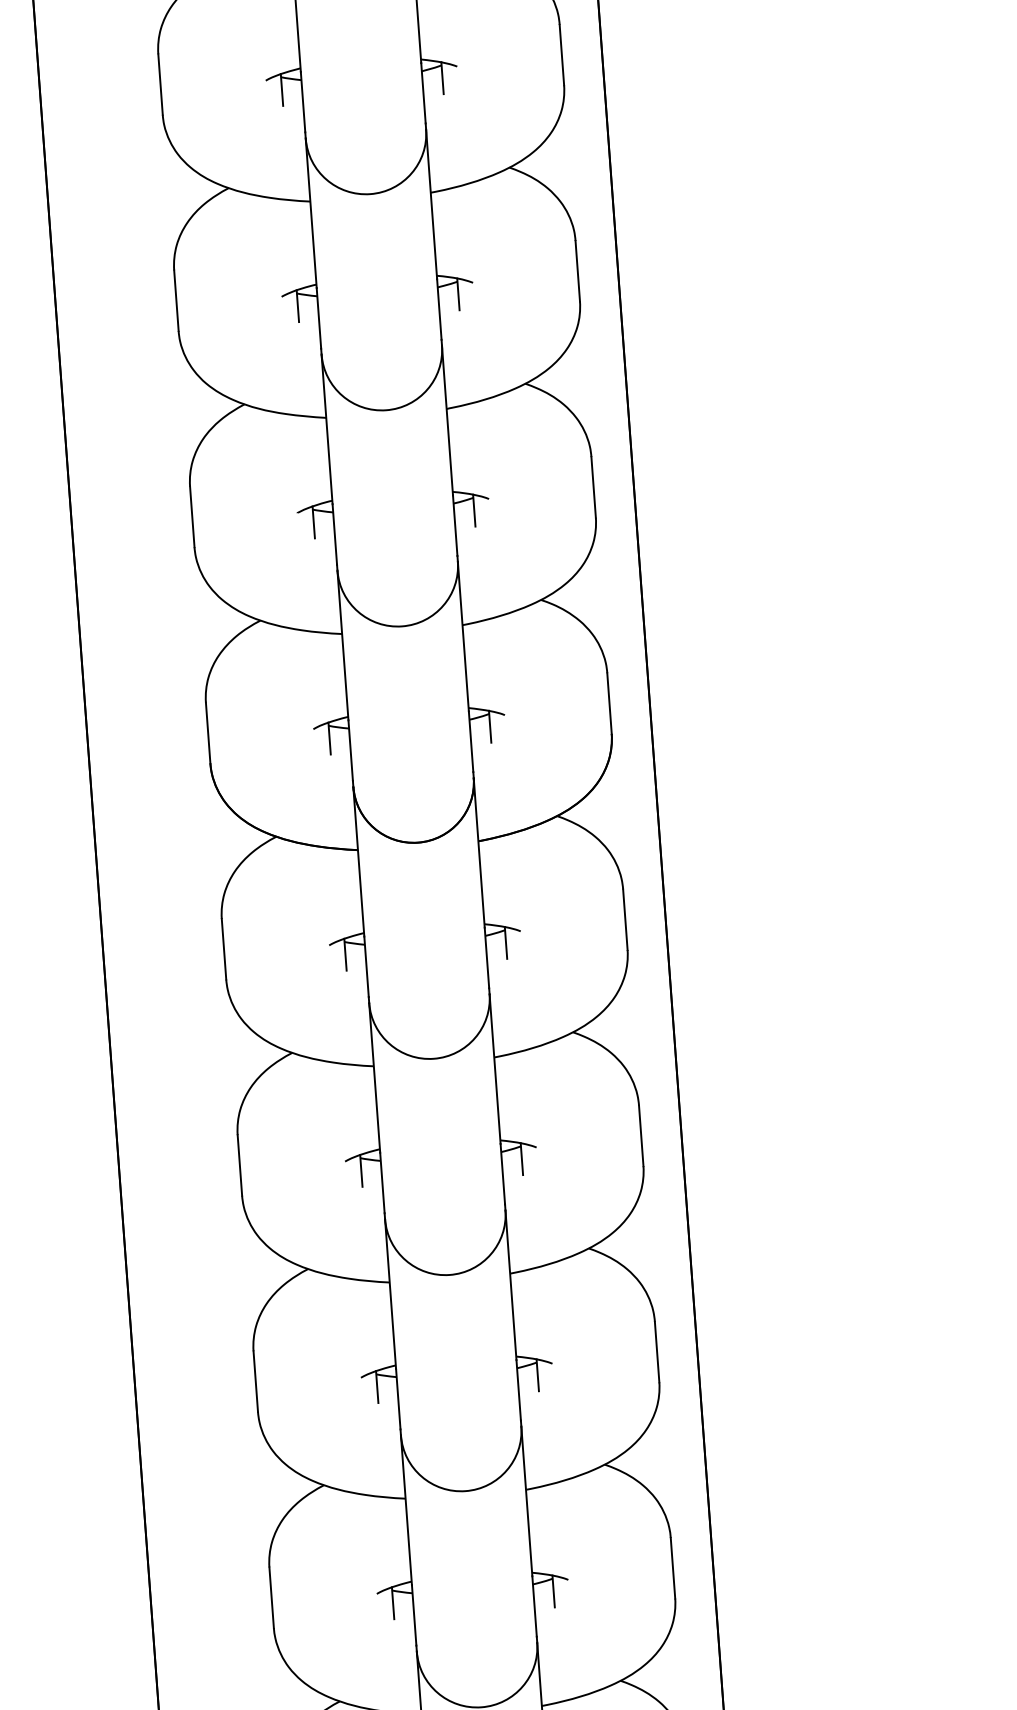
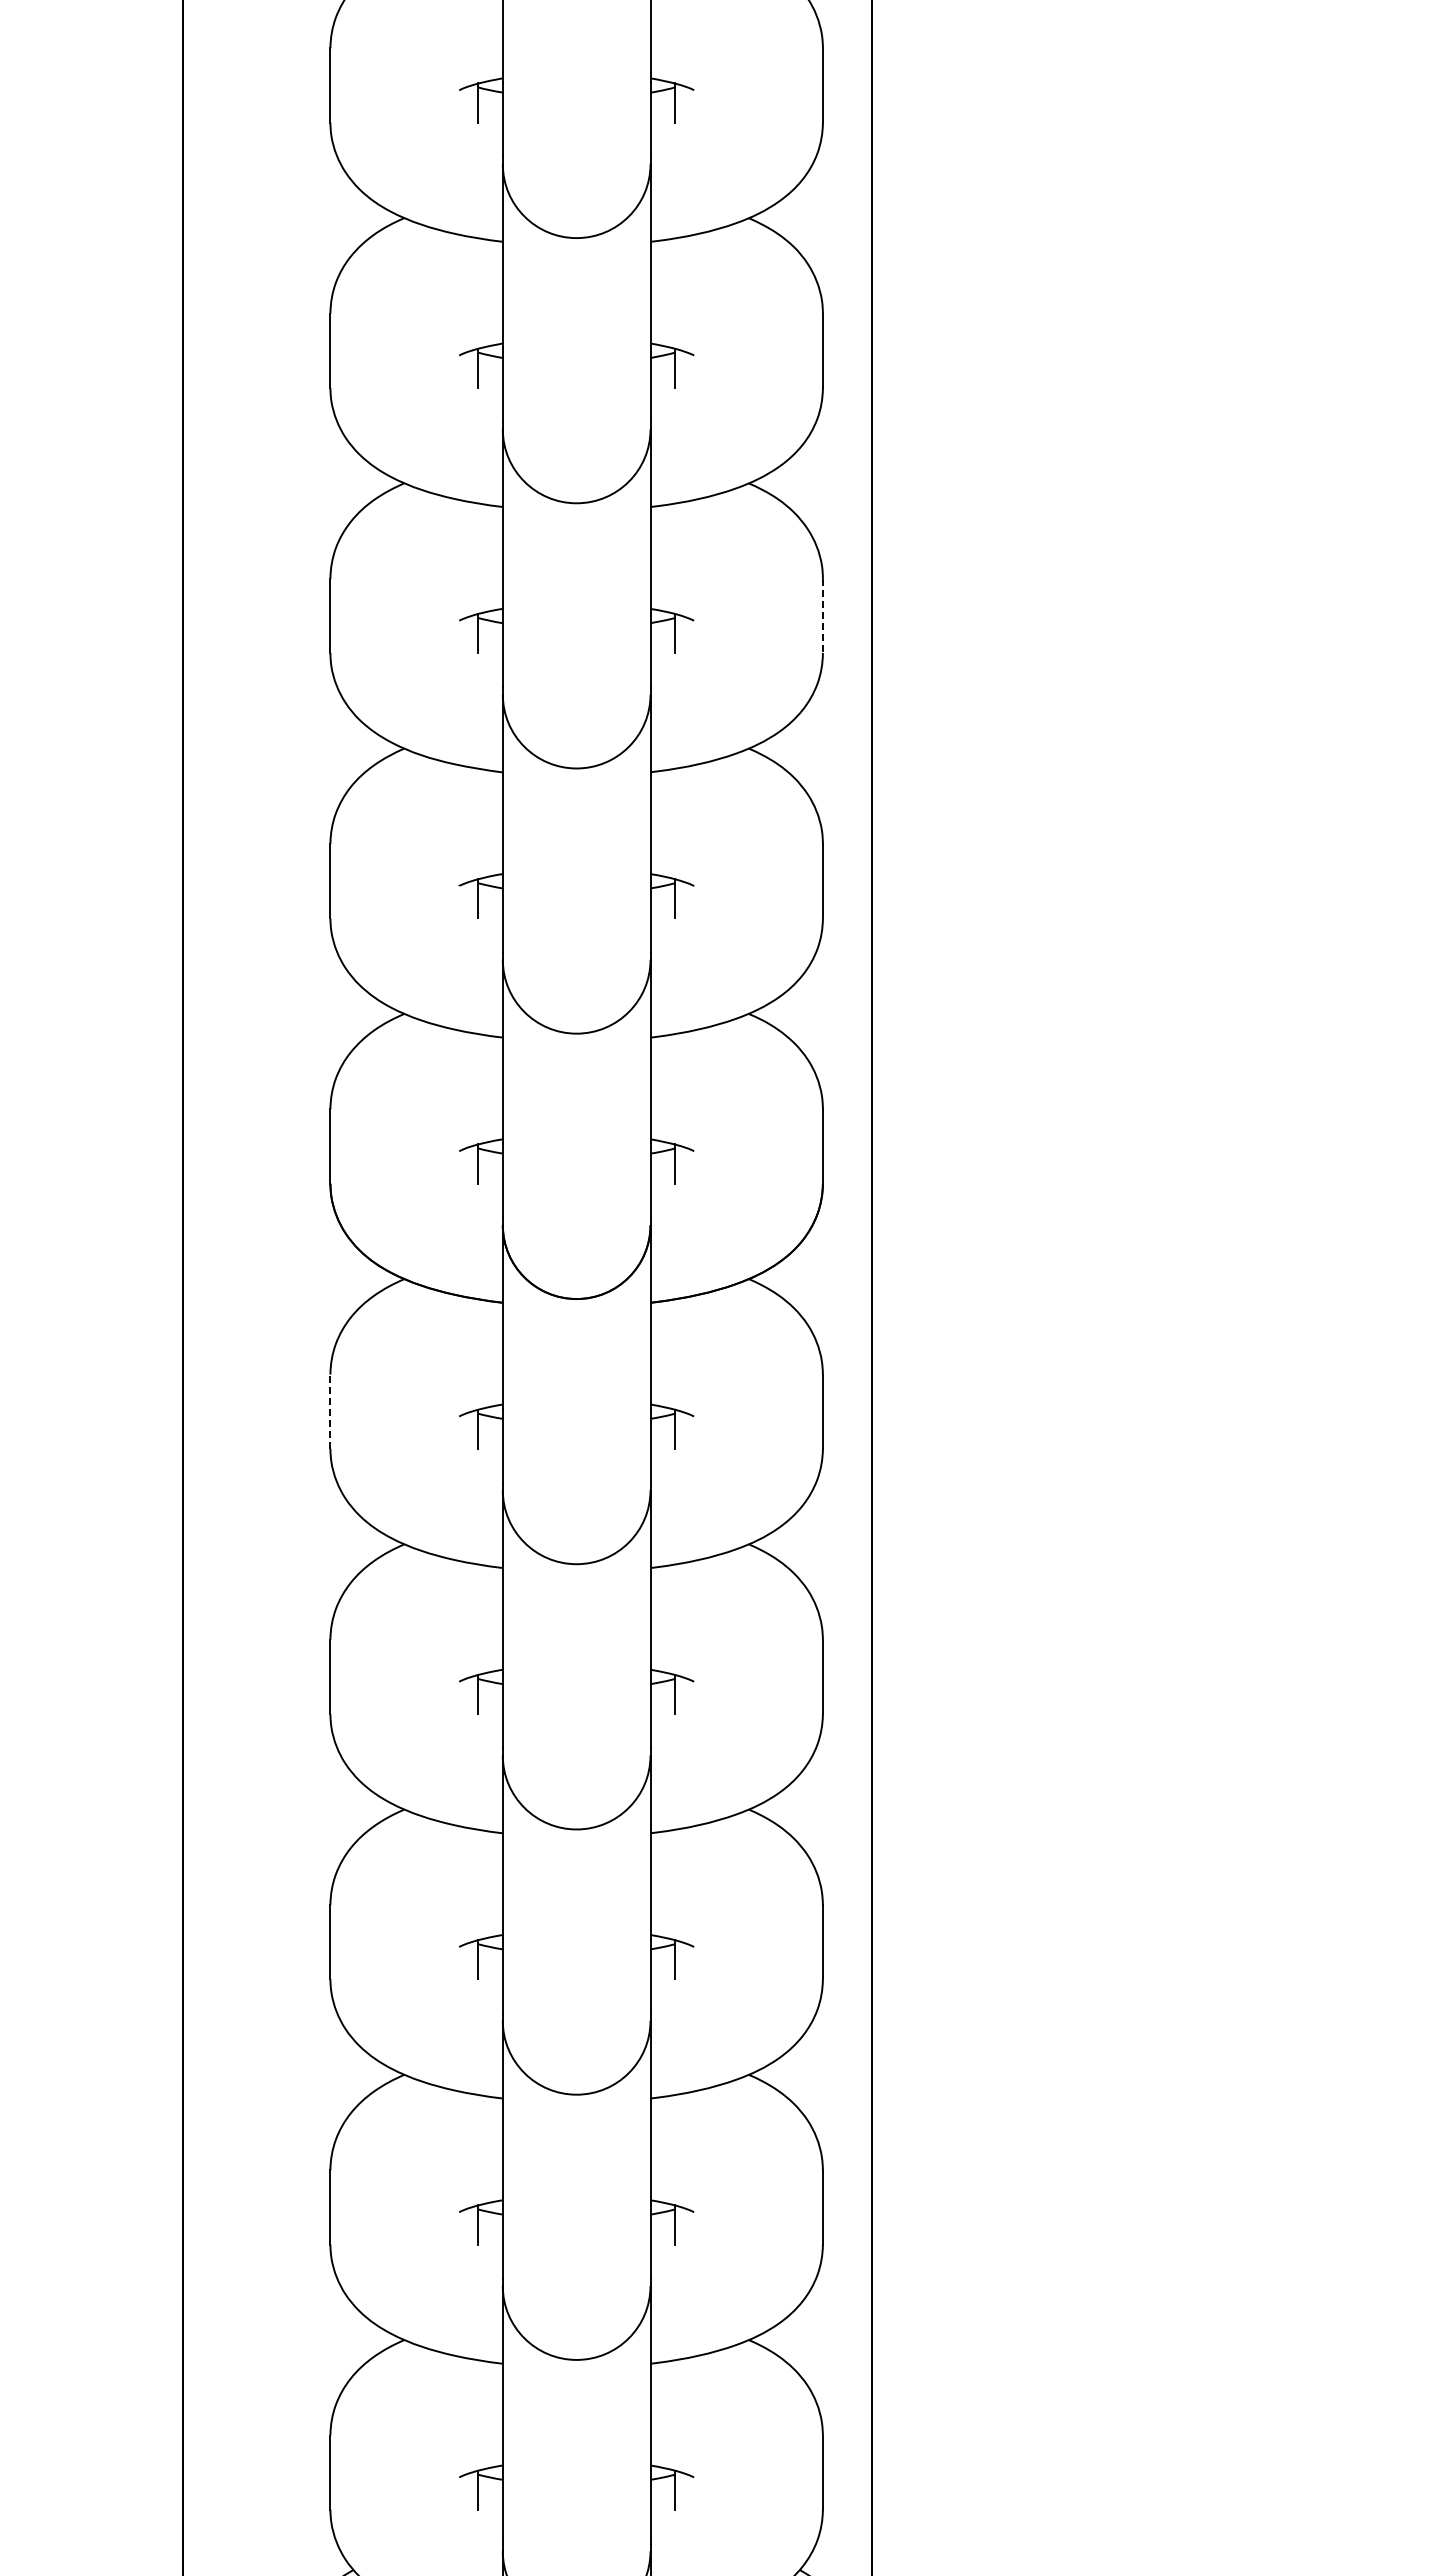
line: (577, 271) -> (822, 616), solid -> dashed
line: (224, 949) -> (330, 1411), solid -> dashed

